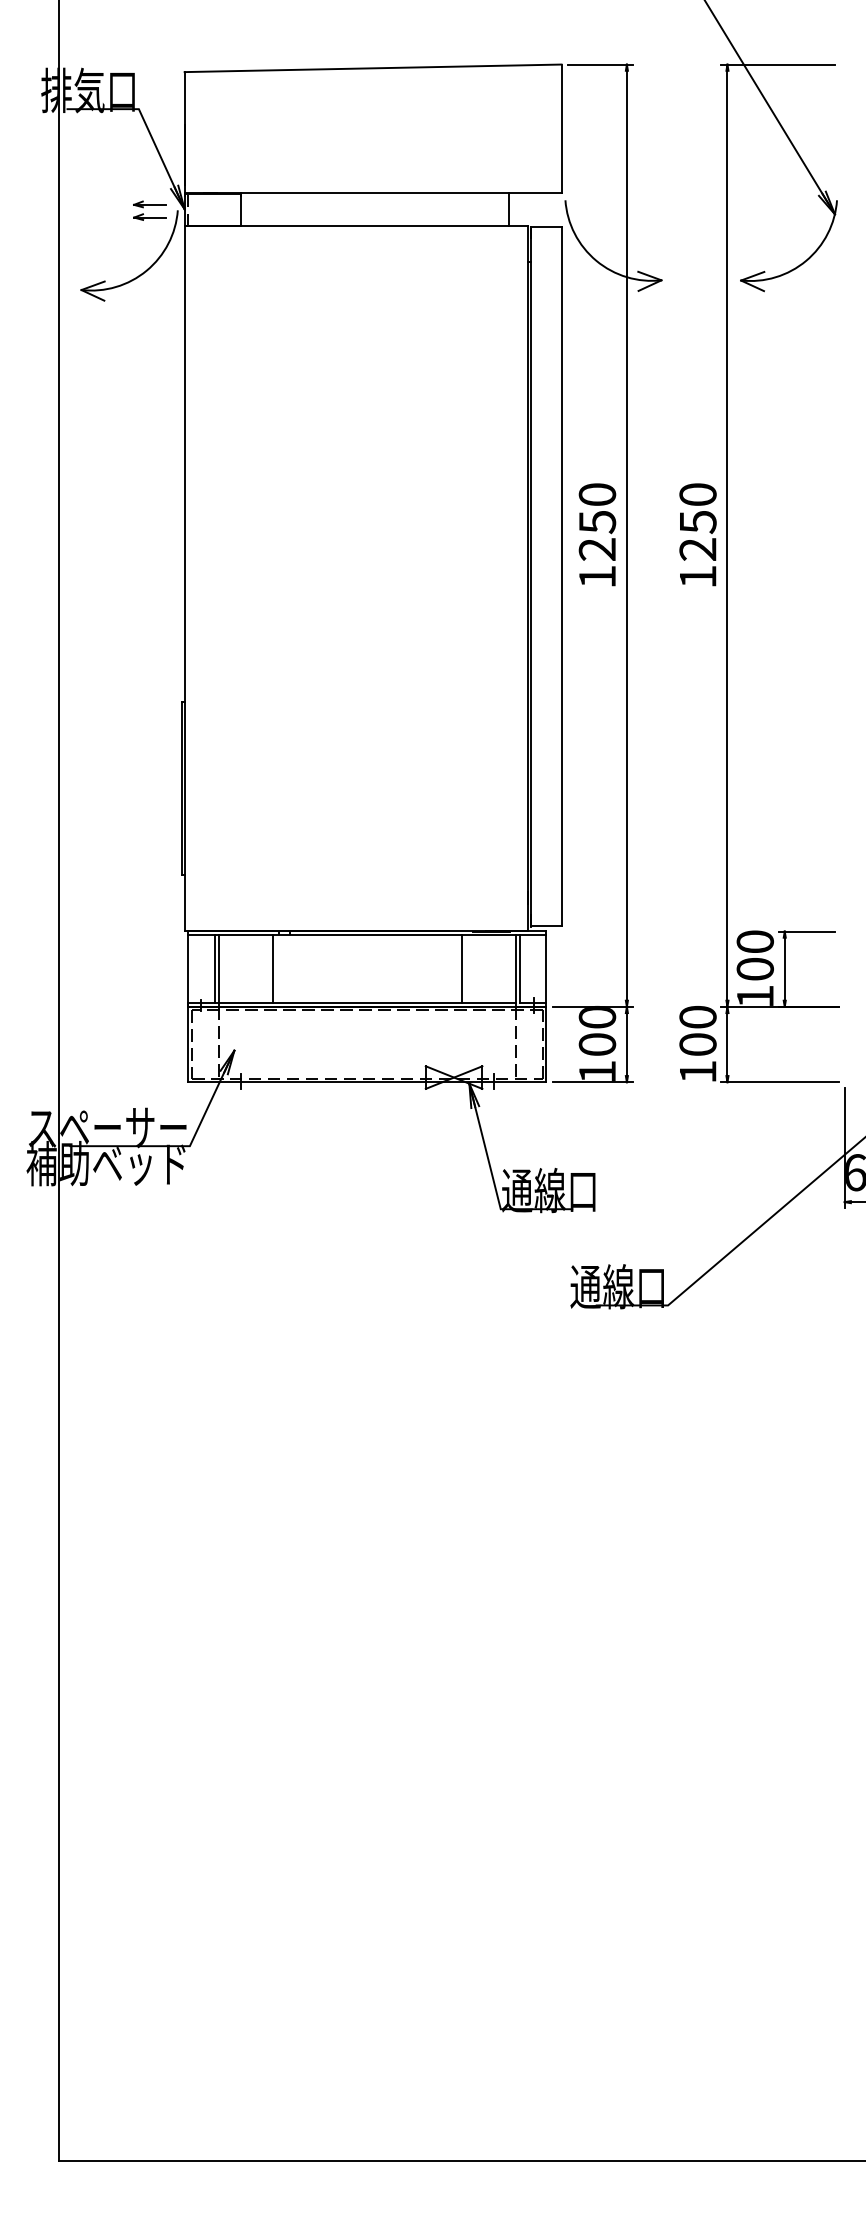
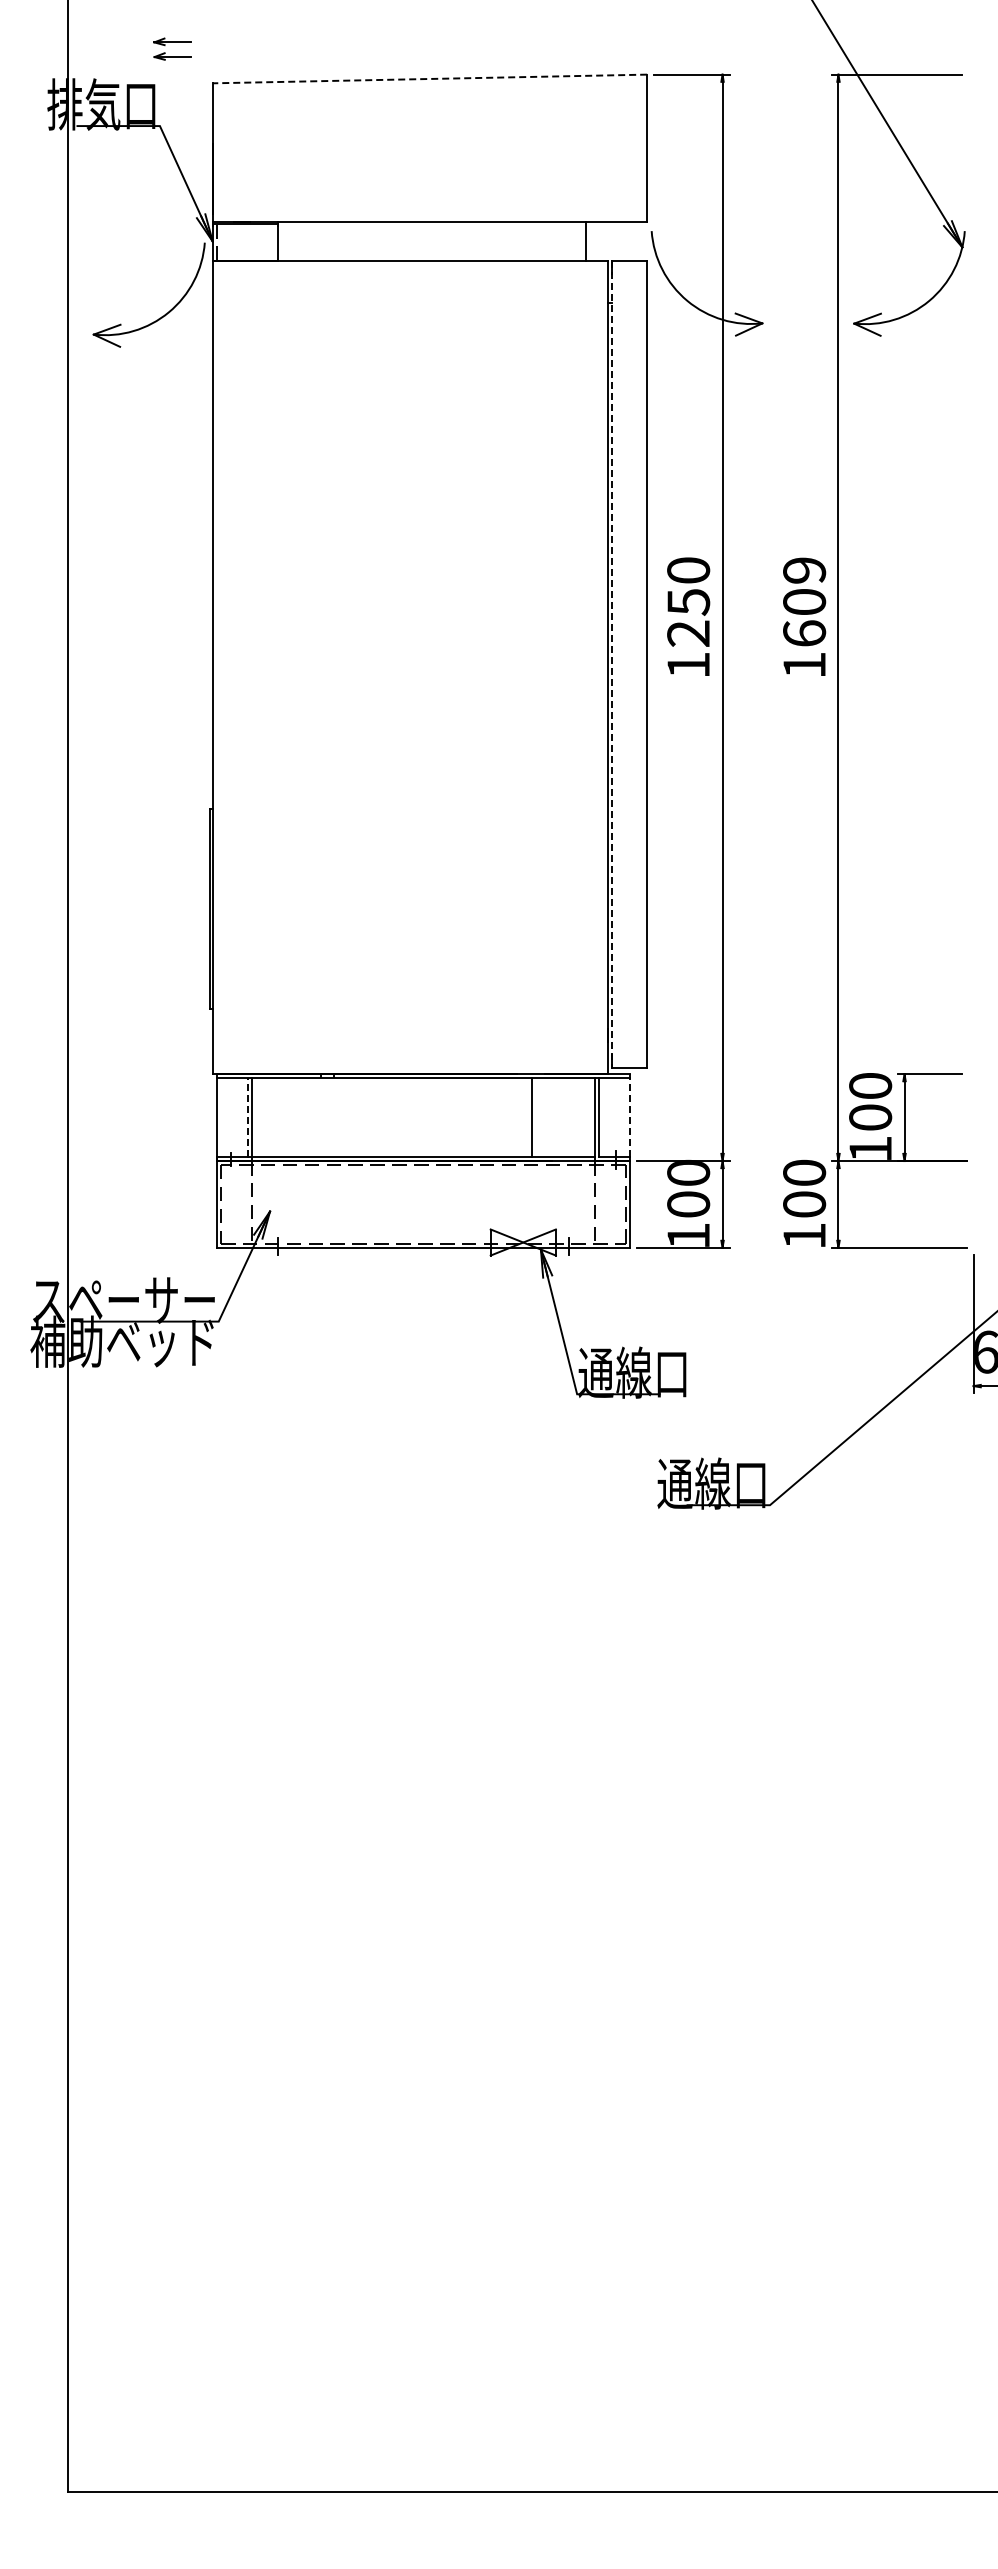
line: (372, 67) -> (429, 78), solid -> dashed
part: (149, 210) -> (172, 48), moved
text: (697, 521) -> (804, 601), 1250 -> 1609
line: (531, 576) -> (612, 664), solid -> dashed
line: (546, 967) -> (629, 1115), solid -> dashed
line: (214, 969) -> (247, 1117), solid -> dashed
line: (272, 969) -> (314, 1117), removed

